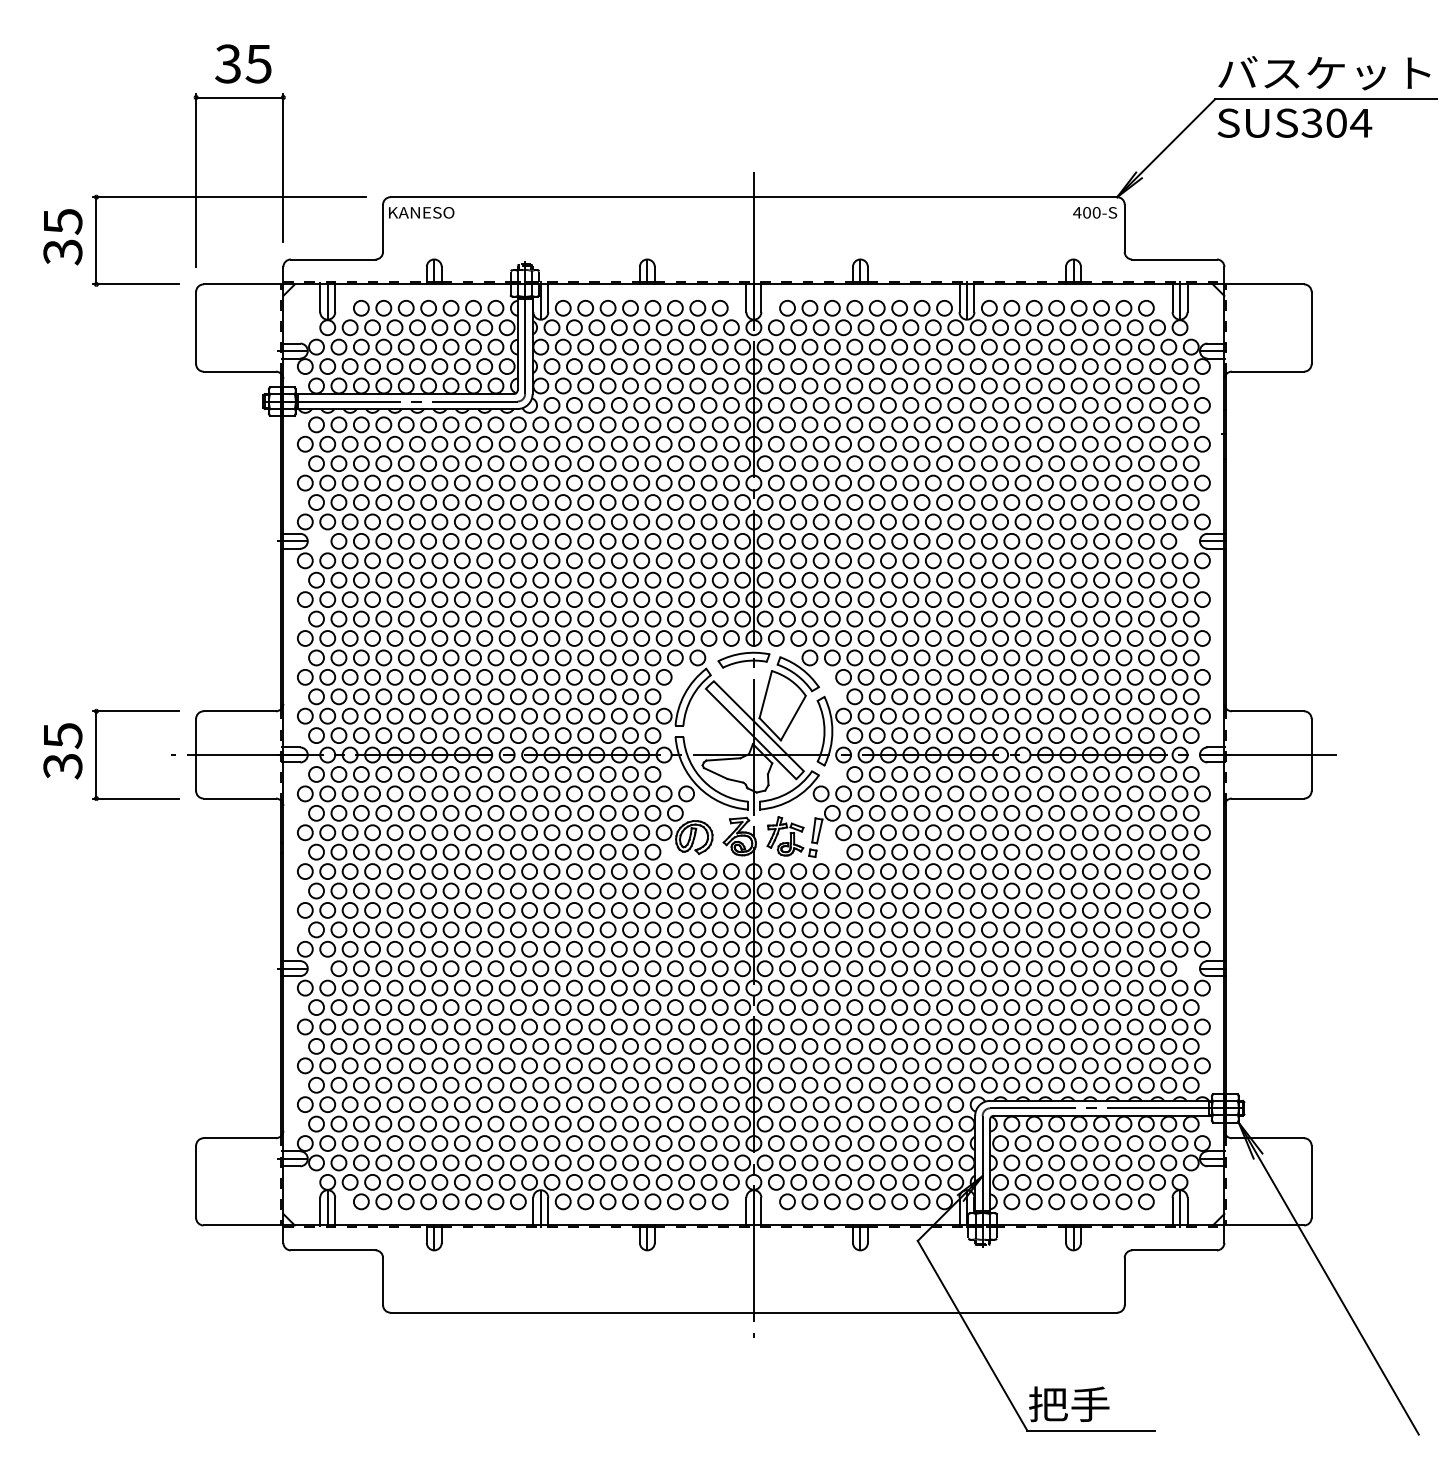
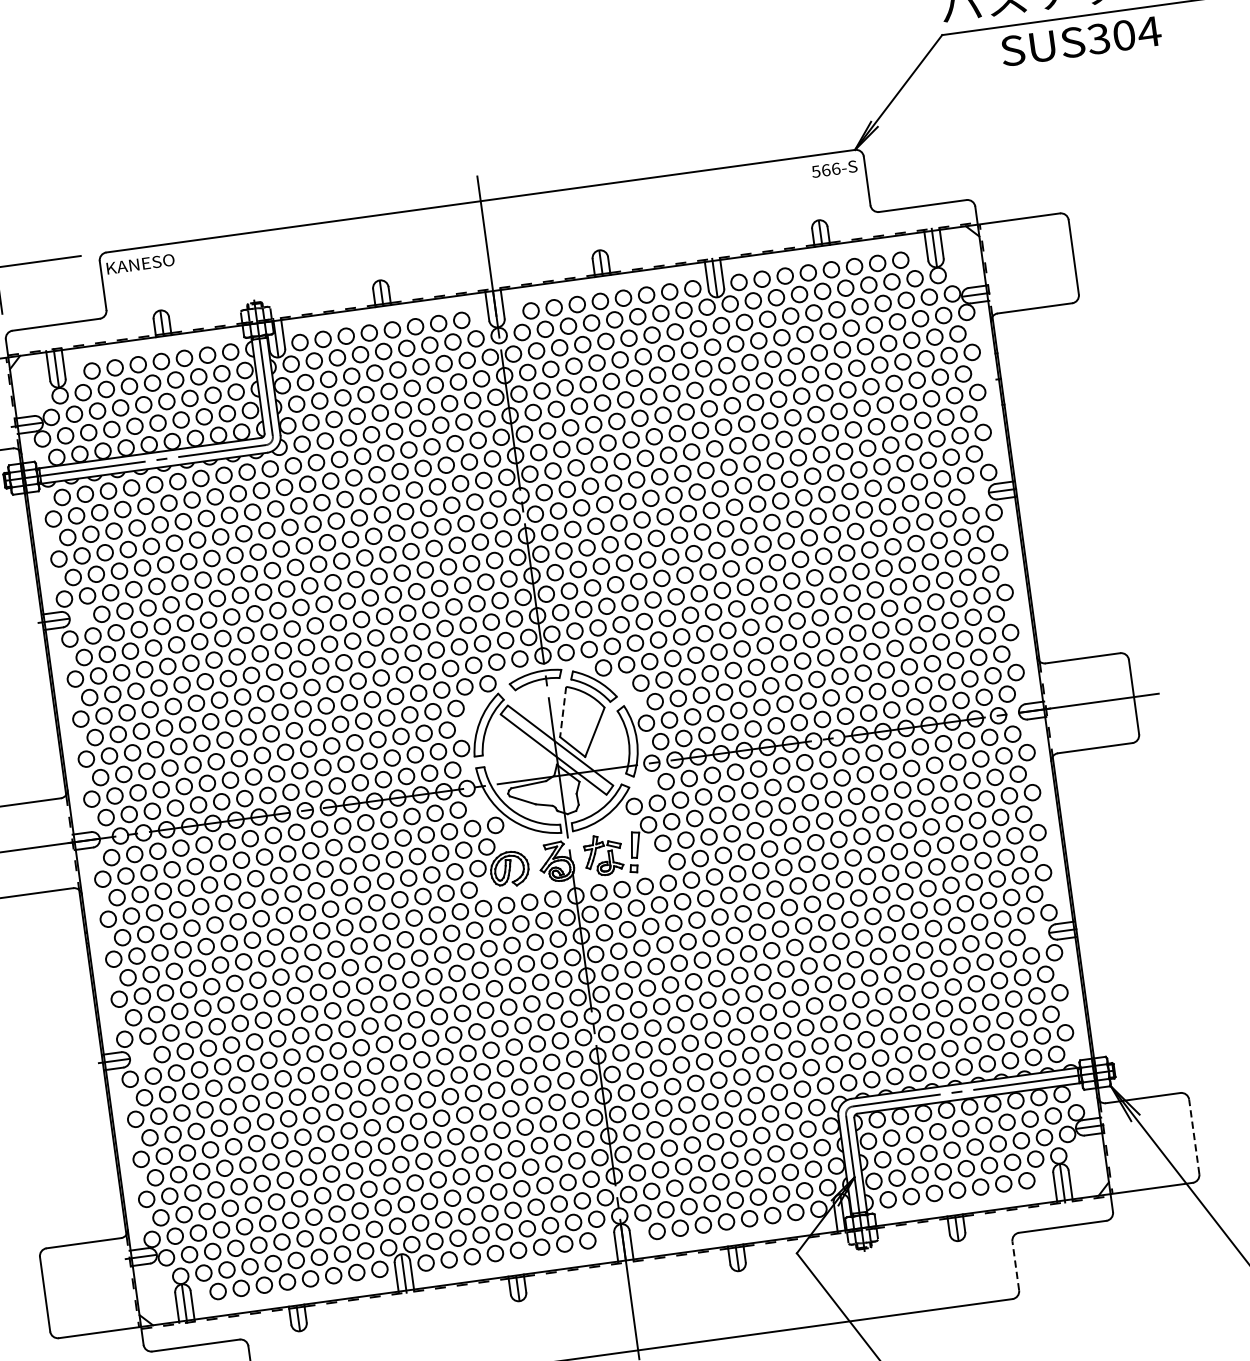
text: (1294, 122) -> (1080, 40), moved
text: (1086, 212) -> (825, 170), 400-S -> 566-S
line: (765, 695) -> (563, 712), solid -> dashed
line: (1311, 1181) -> (1194, 1136), solid -> dashed
line: (1124, 1281) -> (1015, 1265), solid -> dashed

